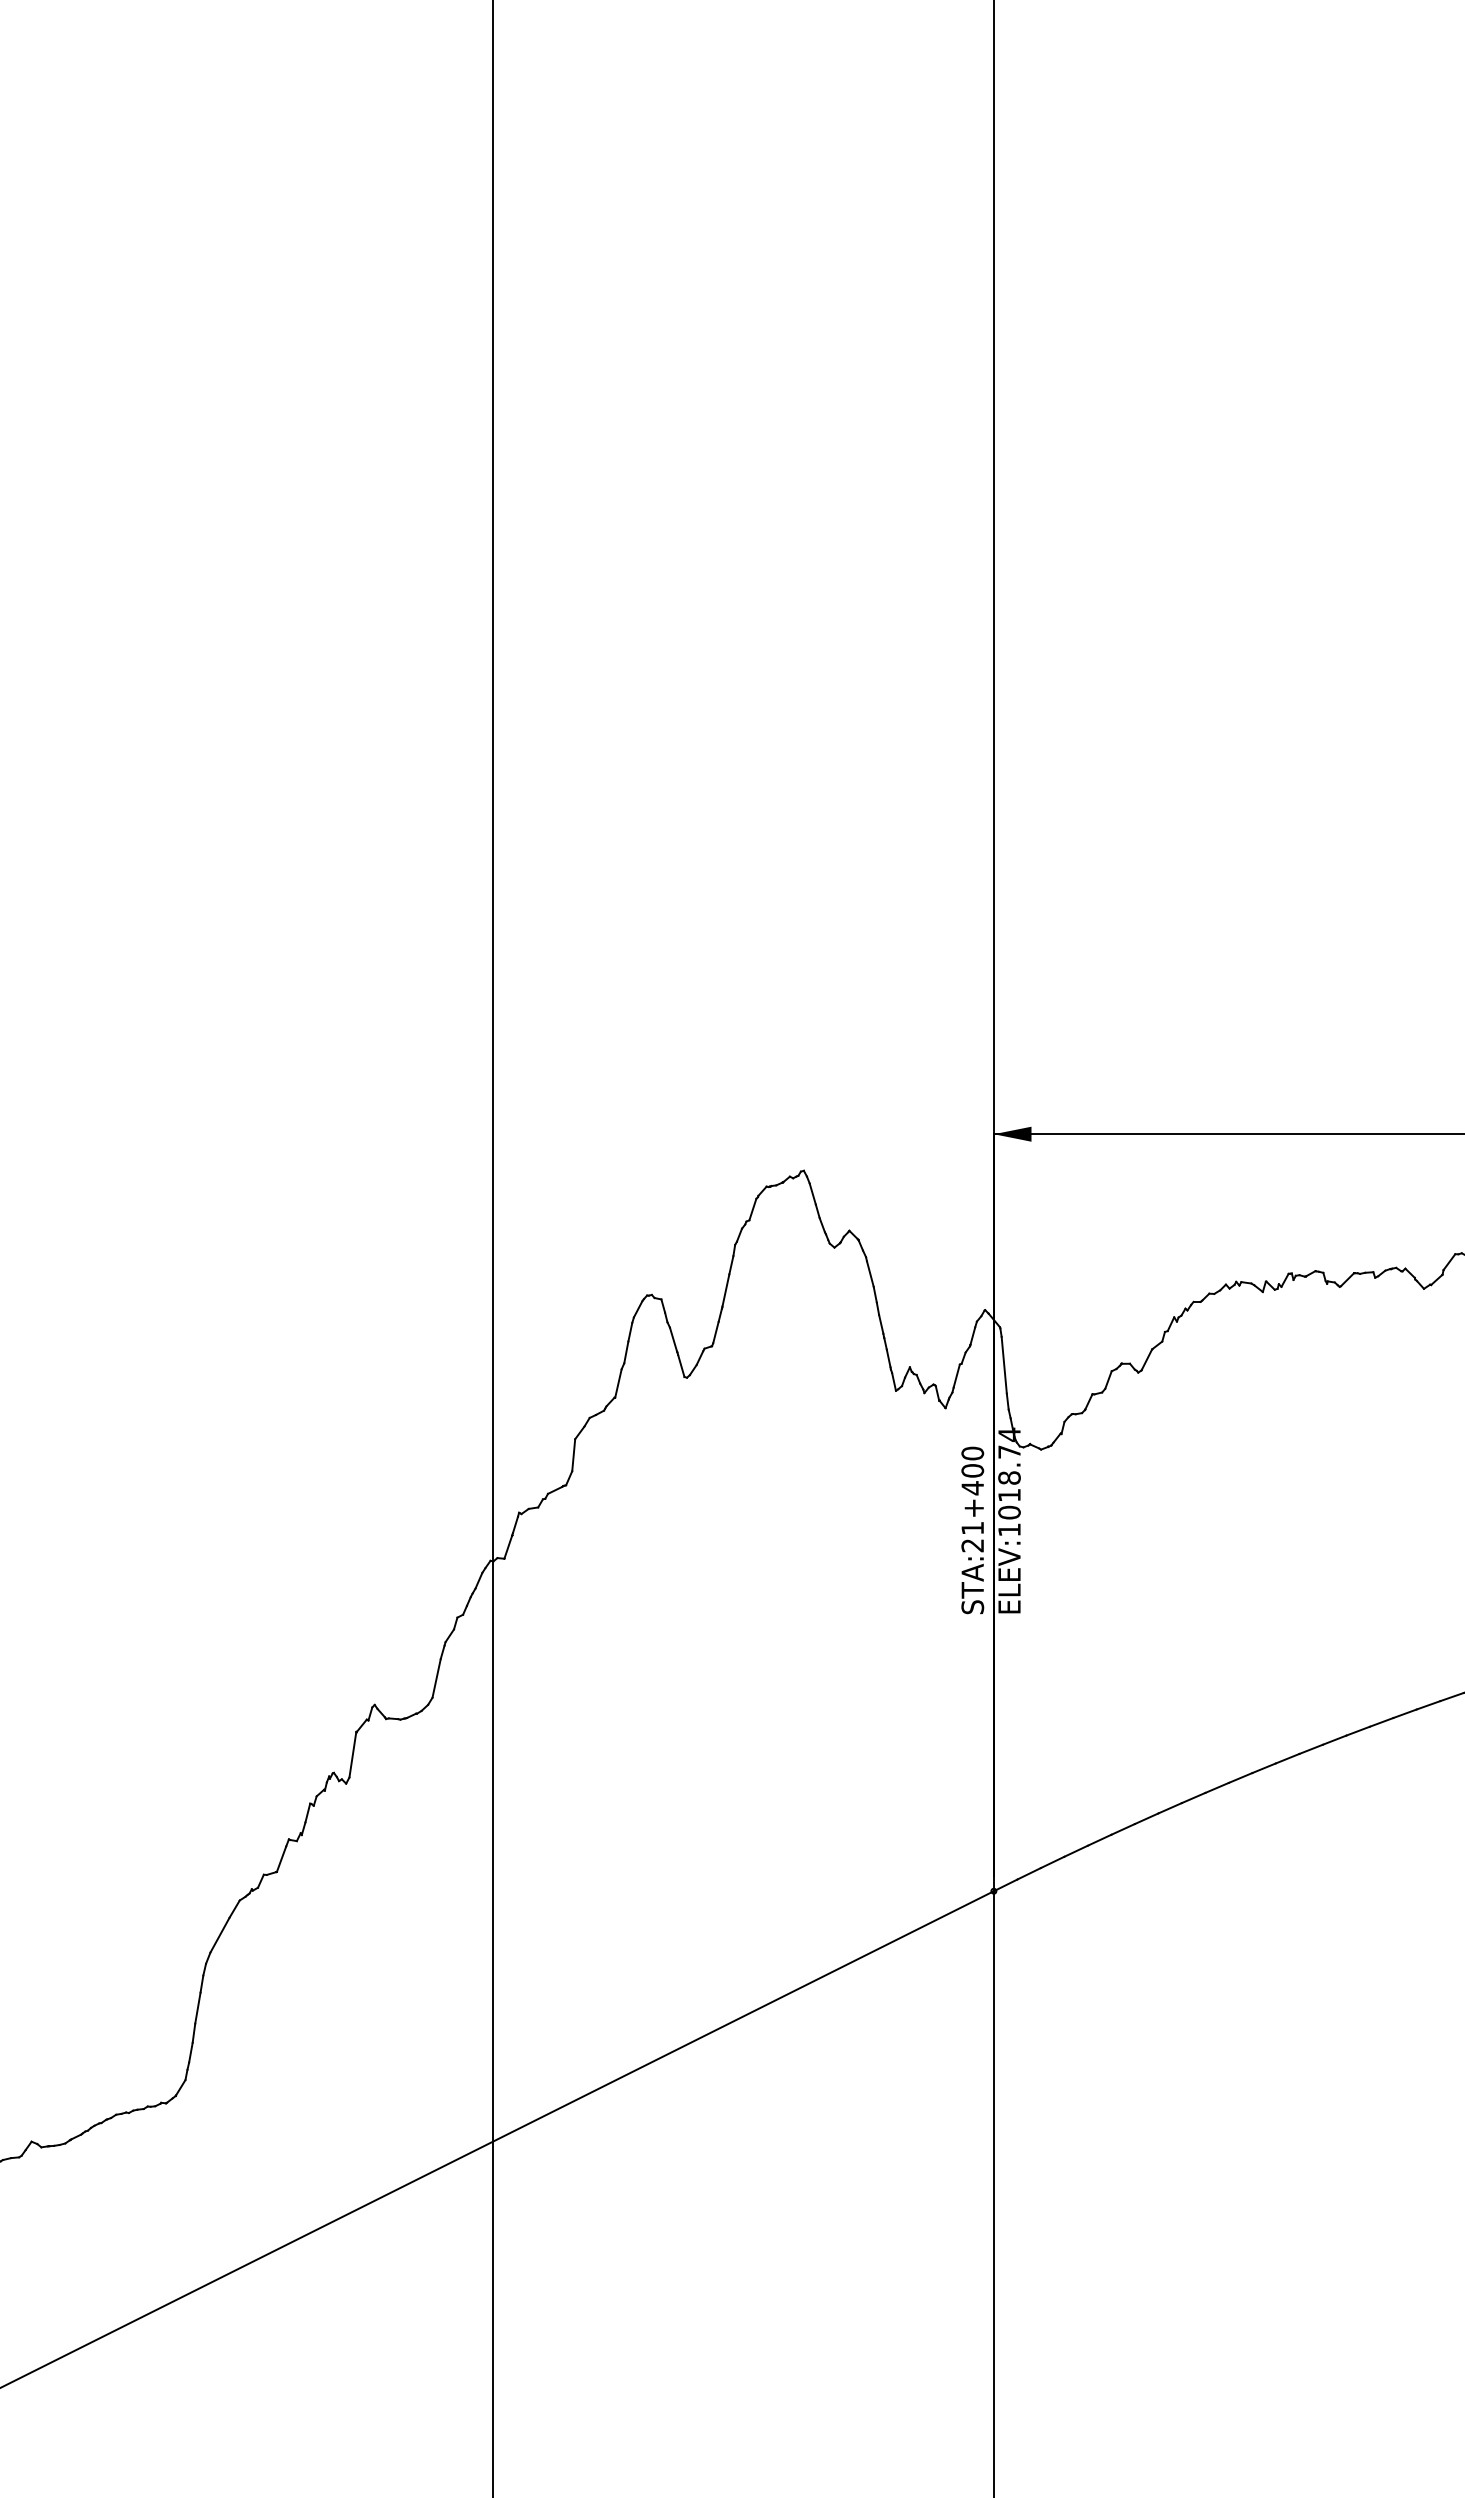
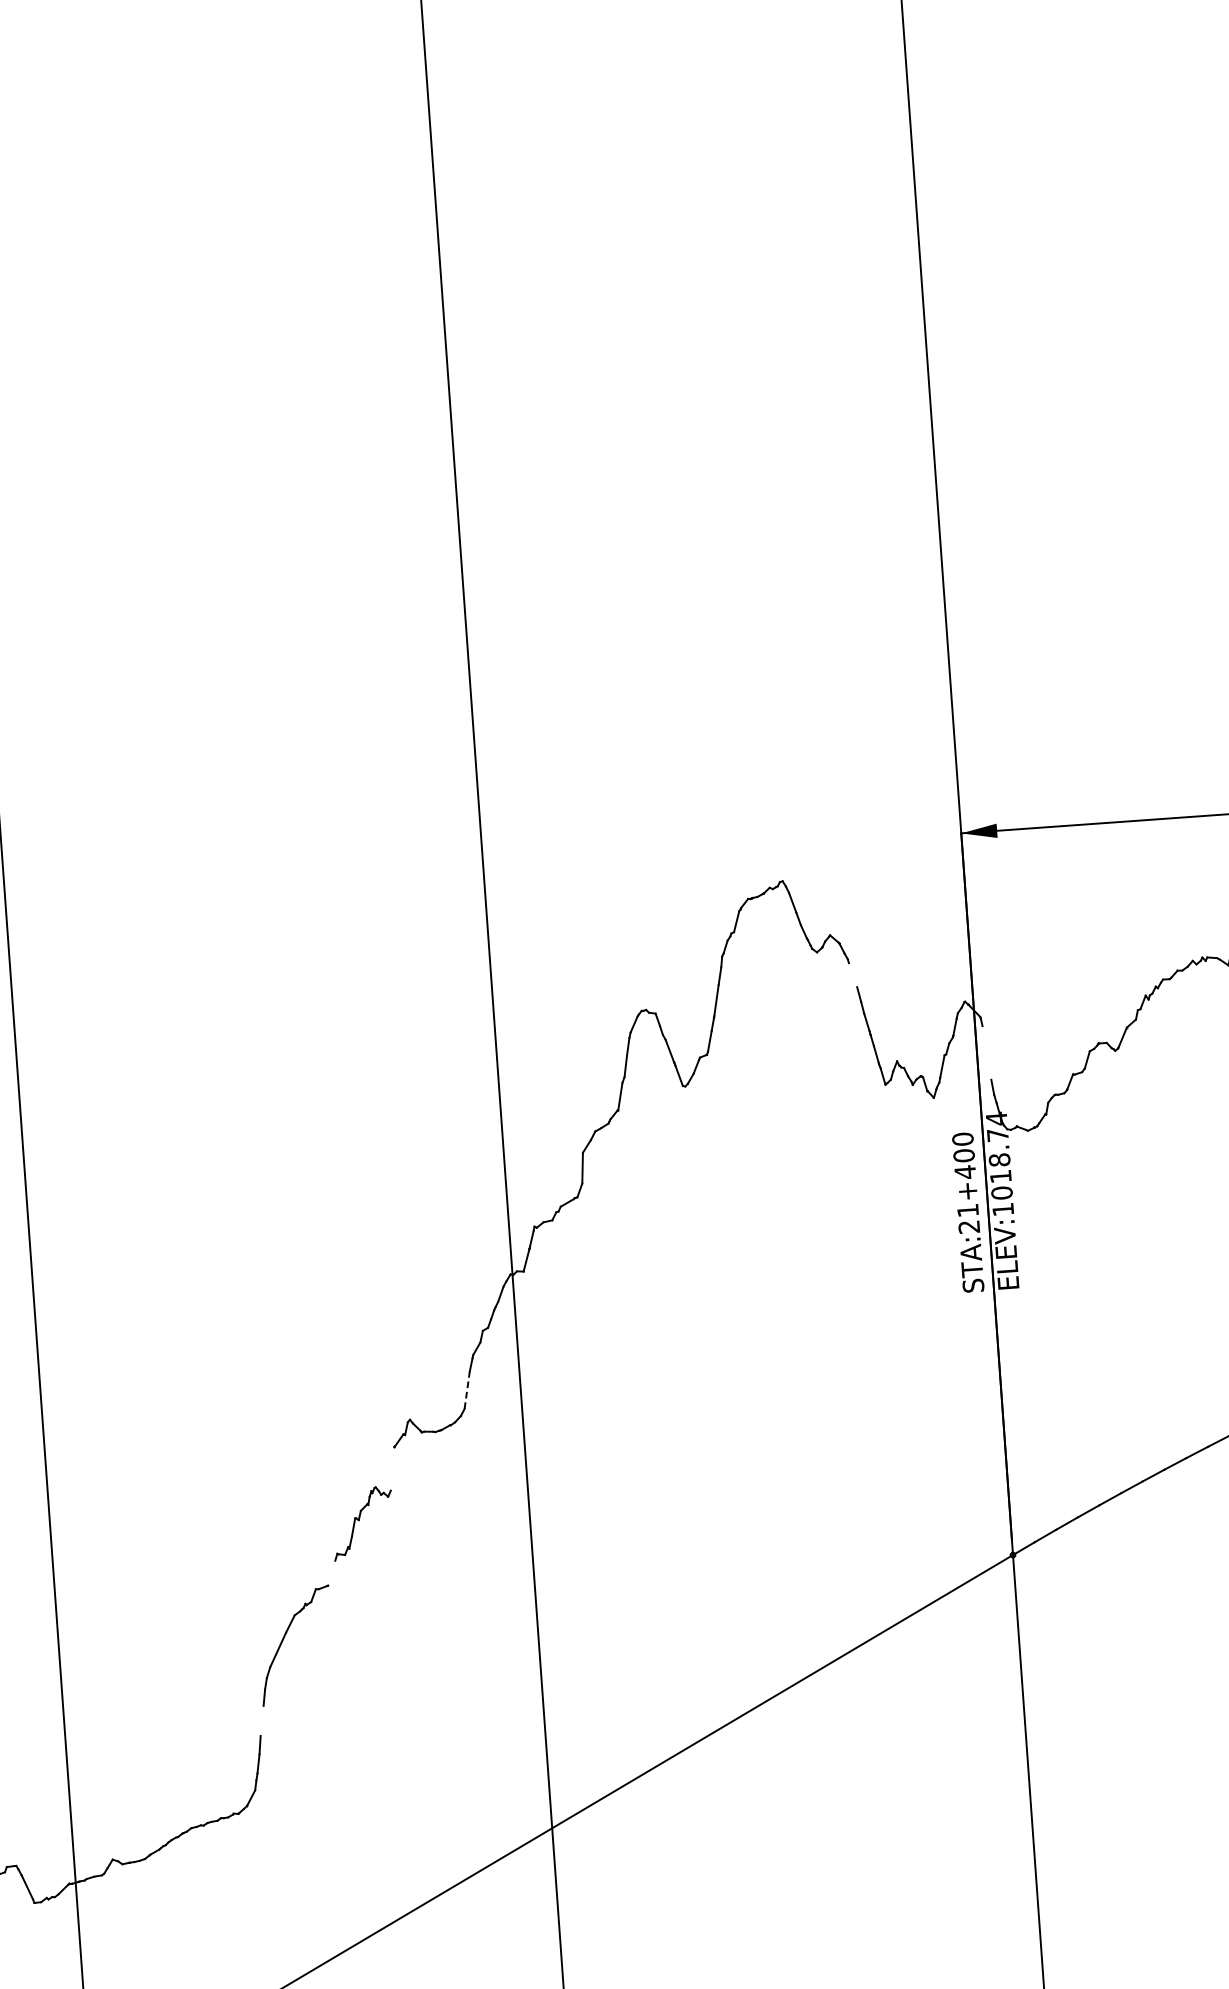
line: (869, 1273) -> (852, 974), removed
line: (1003, 1364) -> (986, 1052), removed
line: (436, 1678) -> (467, 1390), solid -> dashed
line: (352, 1754) -> (392, 1468), removed
line: (281, 1858) -> (331, 1572), removed
line: (197, 2007) -> (261, 1720), removed

